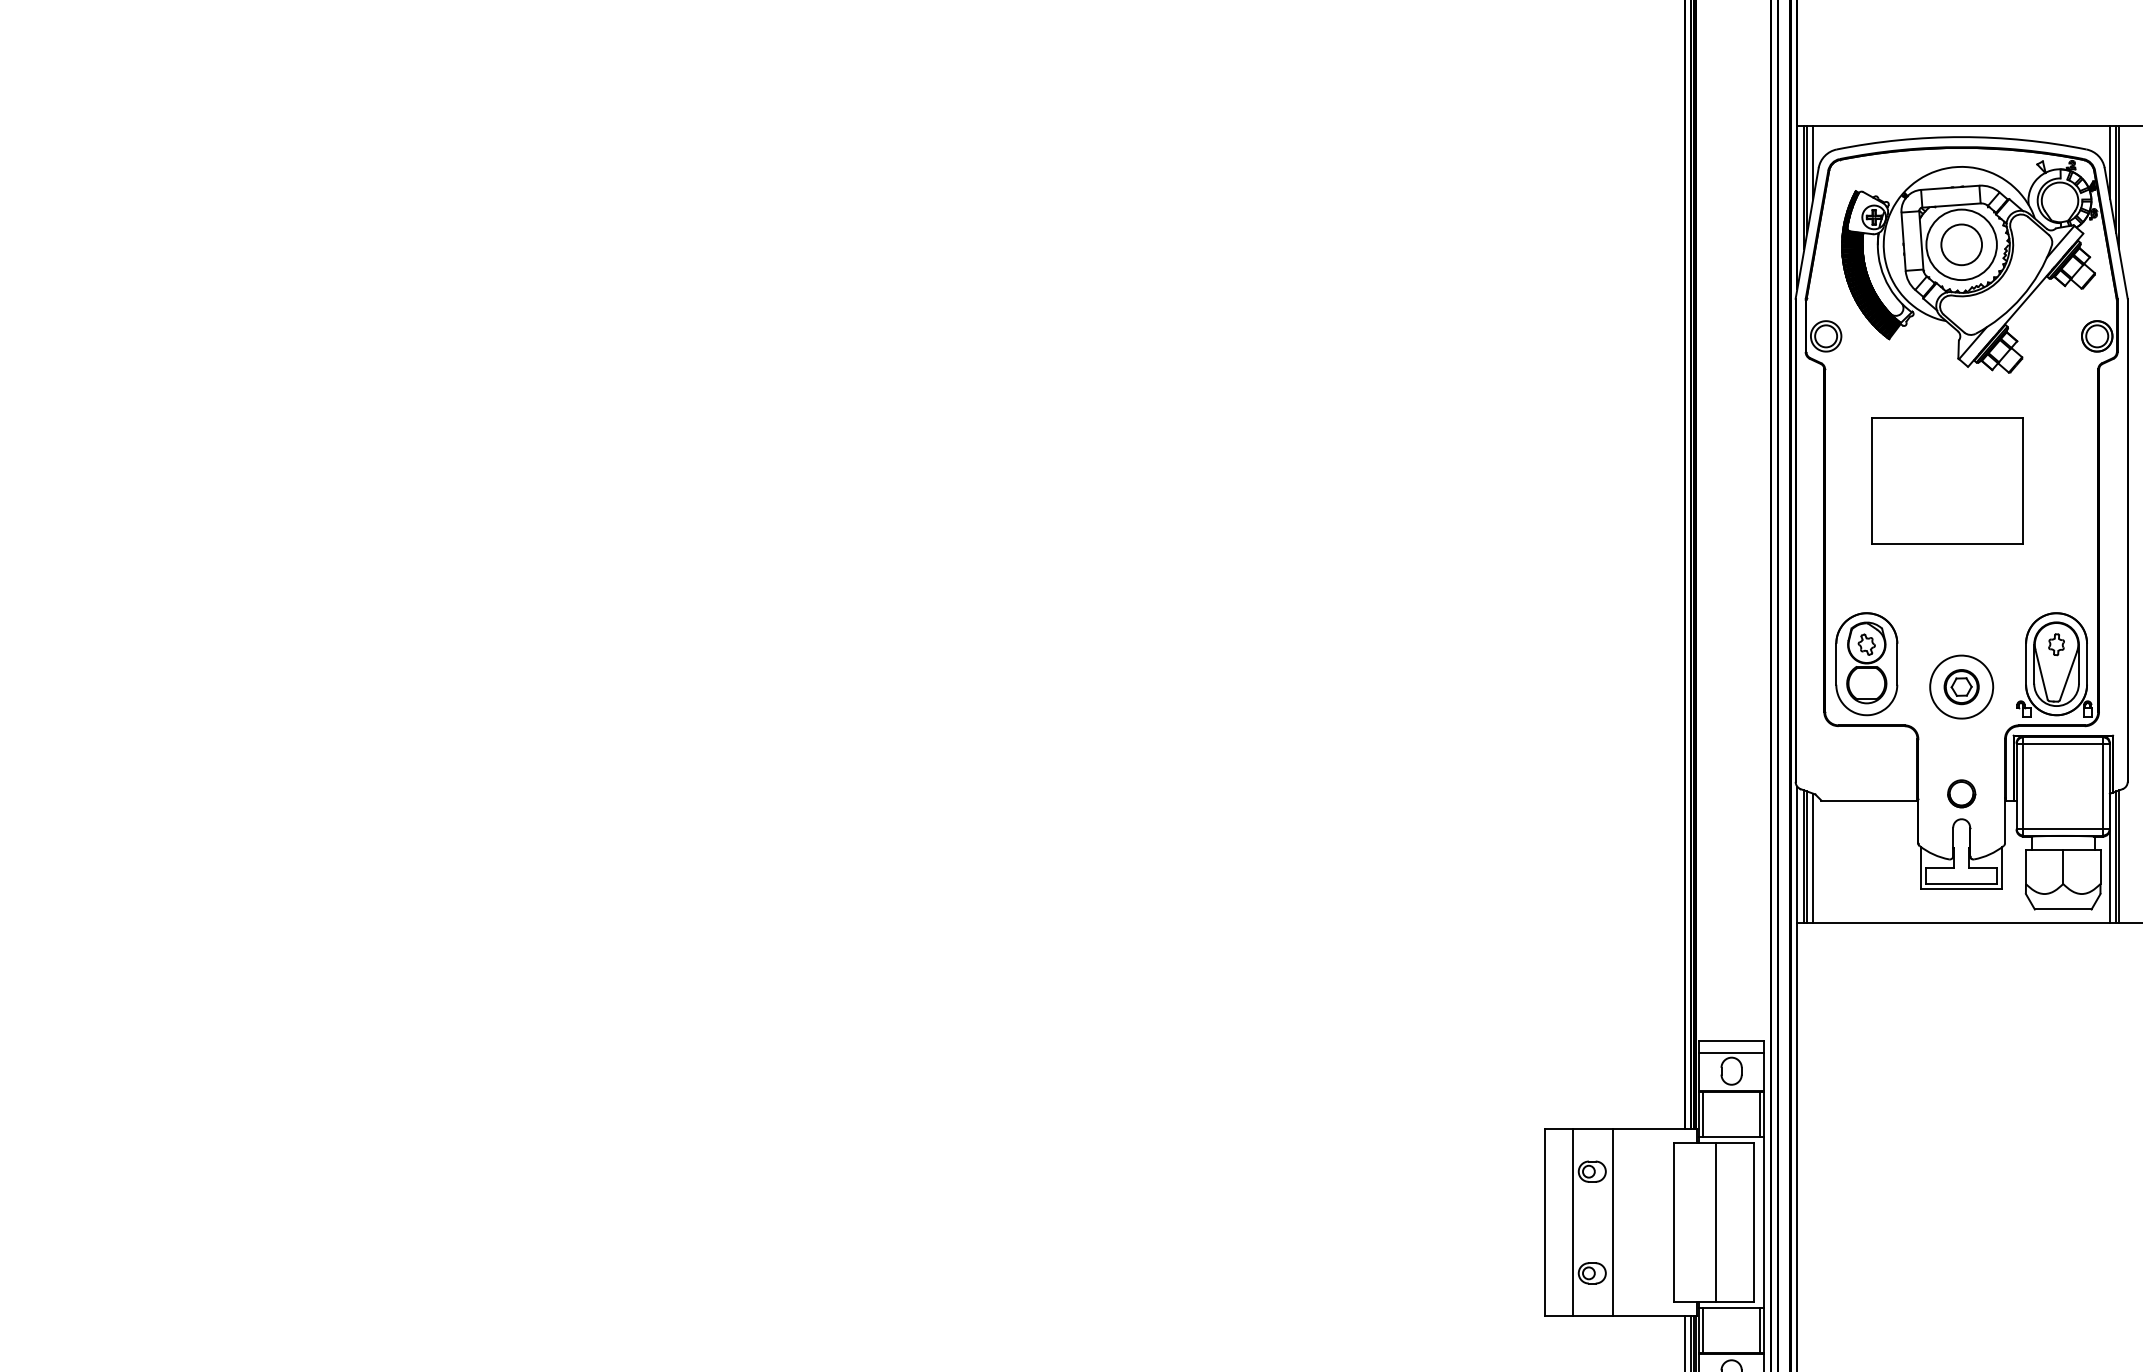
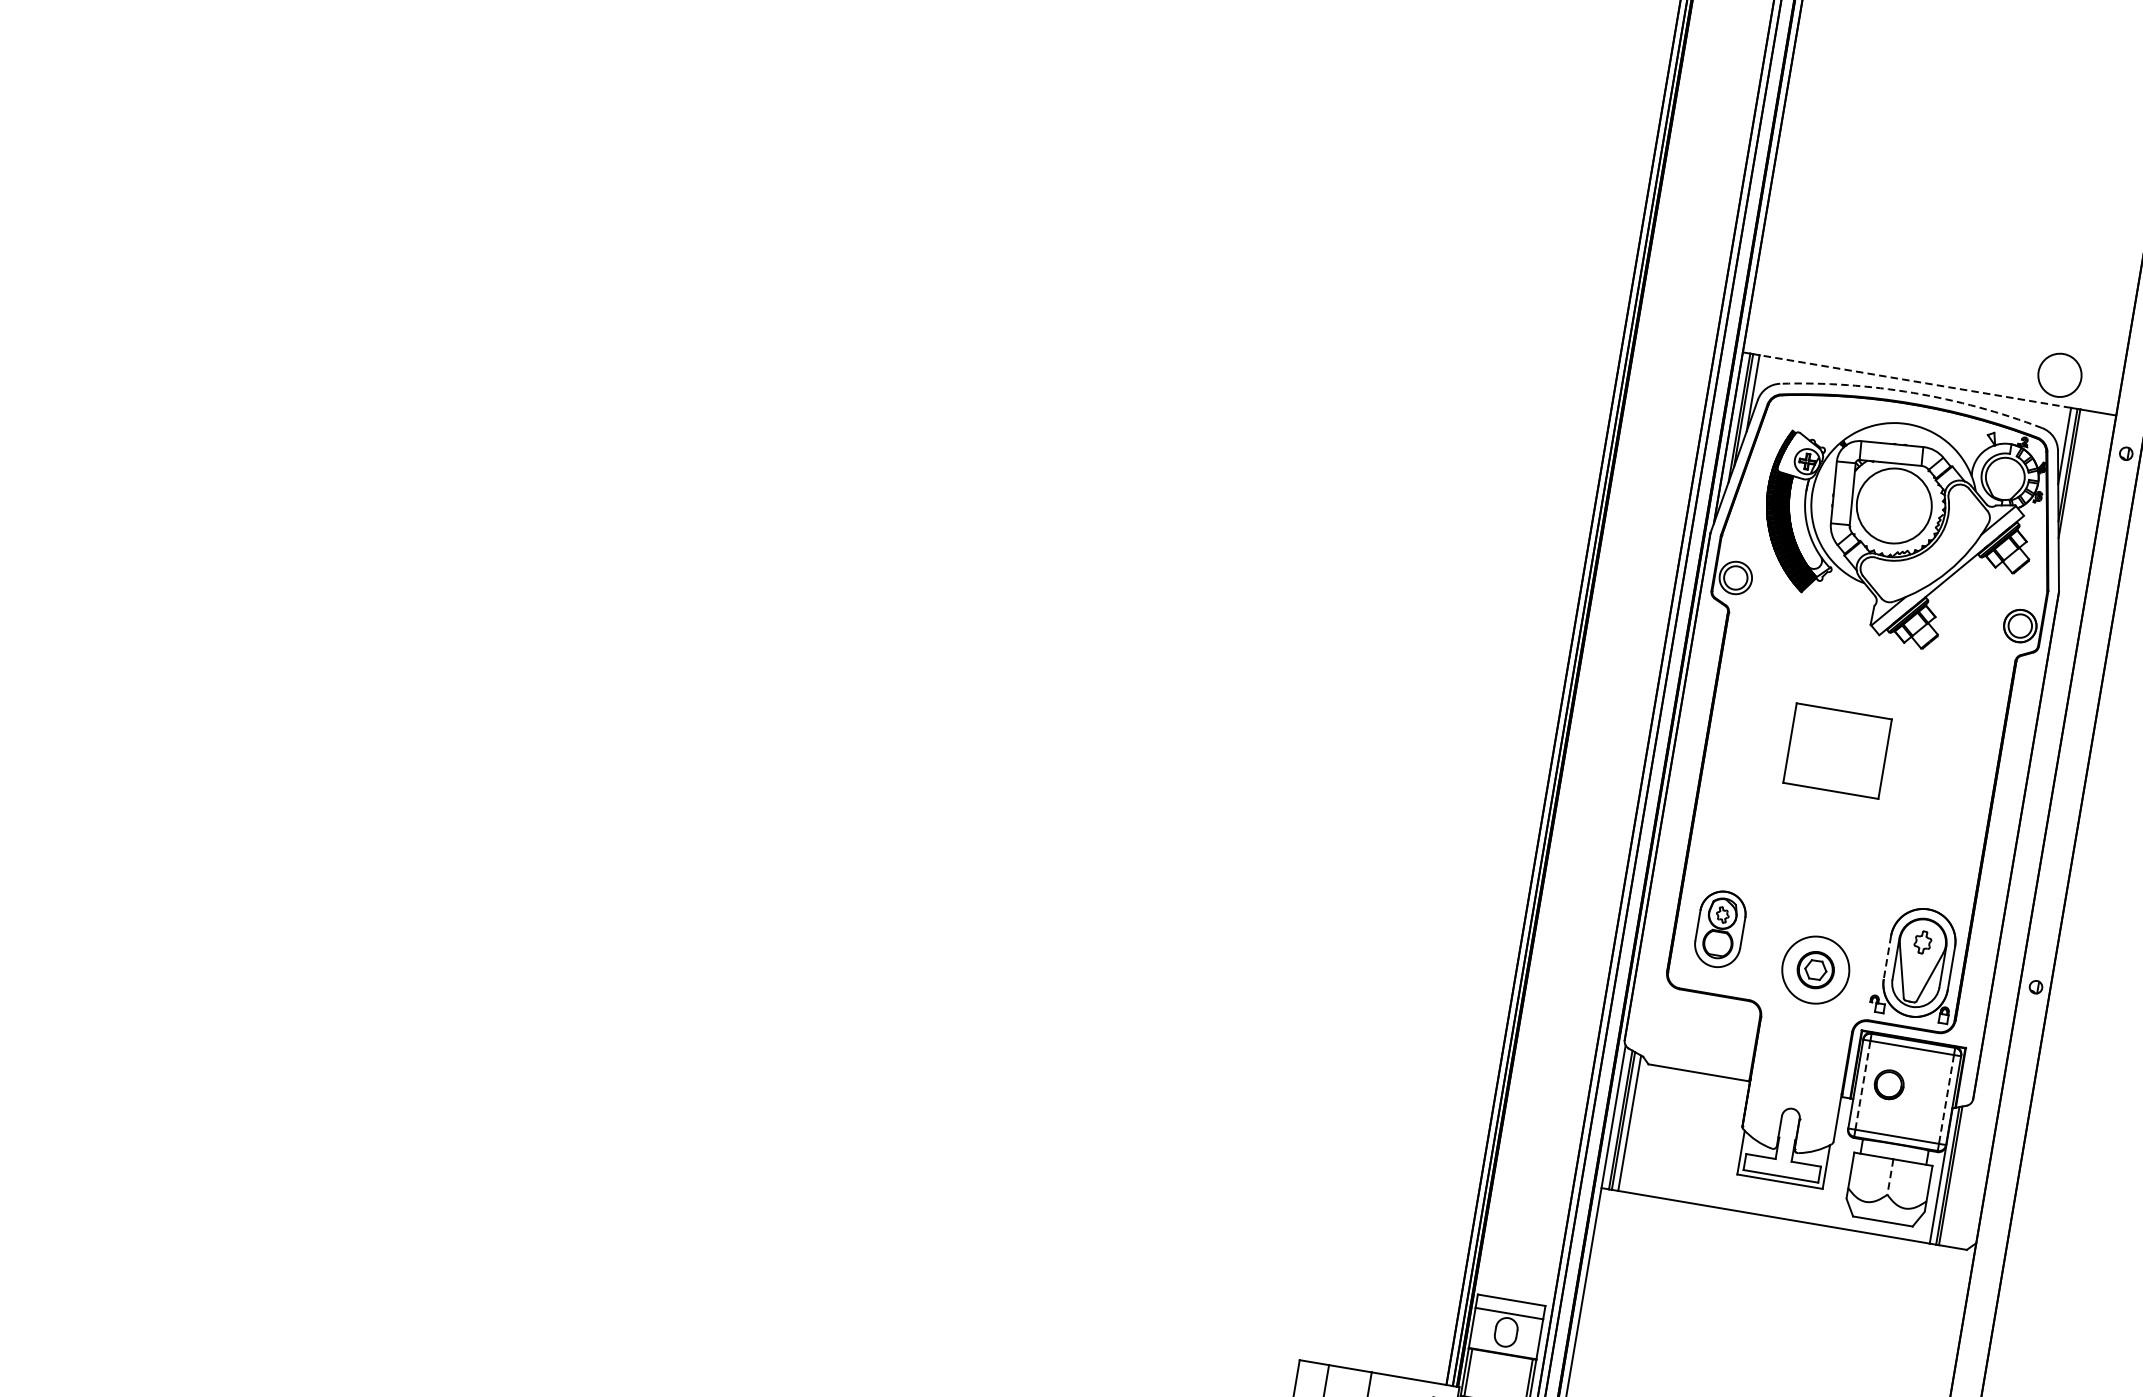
line: (1961, 126) -> (1915, 381), solid -> dashed
arc: (1961, 137) -> (1913, 393), solid -> dashed
circle: (1961, 244) -> (2059, 374), moved
part: (1947, 480) -> (1837, 750), size x0.6
part: (1866, 664) -> (1719, 929), size x0.7
line: (2026, 664) -> (1887, 957), solid -> dashed
line: (2023, 785) -> (1863, 1084), solid -> dashed
line: (2103, 786) -> (1946, 1099), solid -> dashed
part: (1961, 793) -> (1889, 1084), moved
line: (2063, 867) -> (1890, 1177), solid -> dashed

